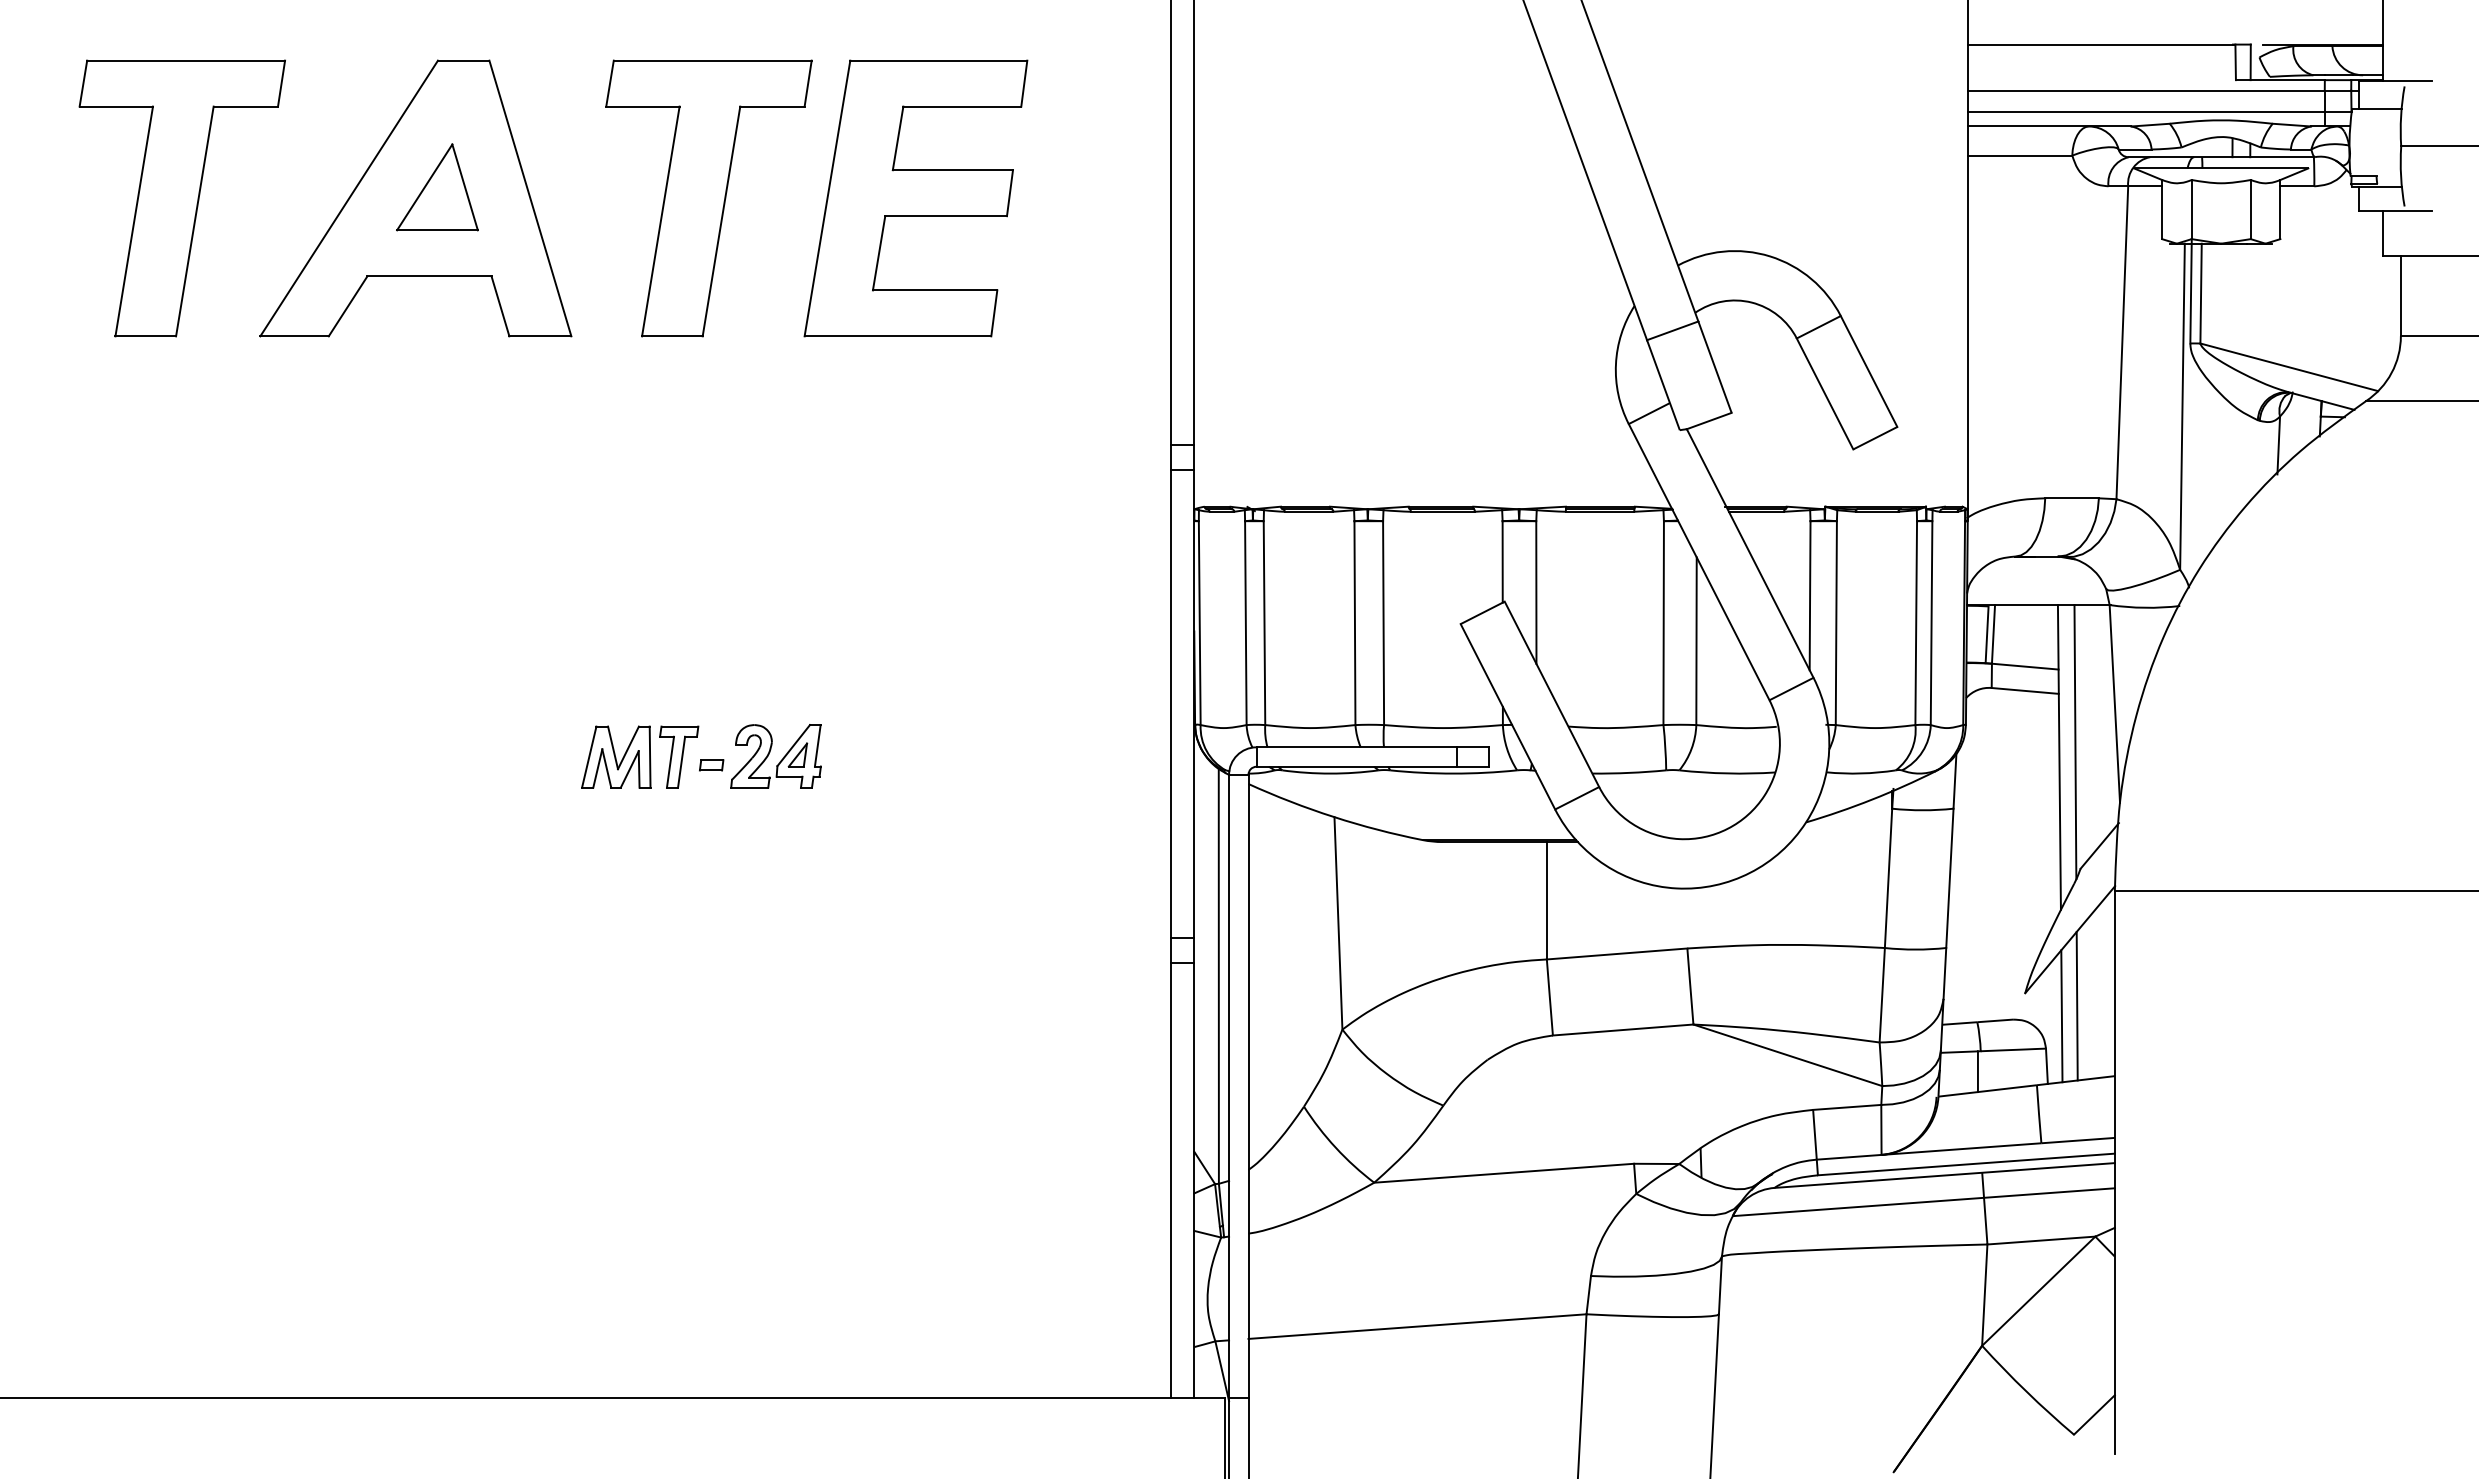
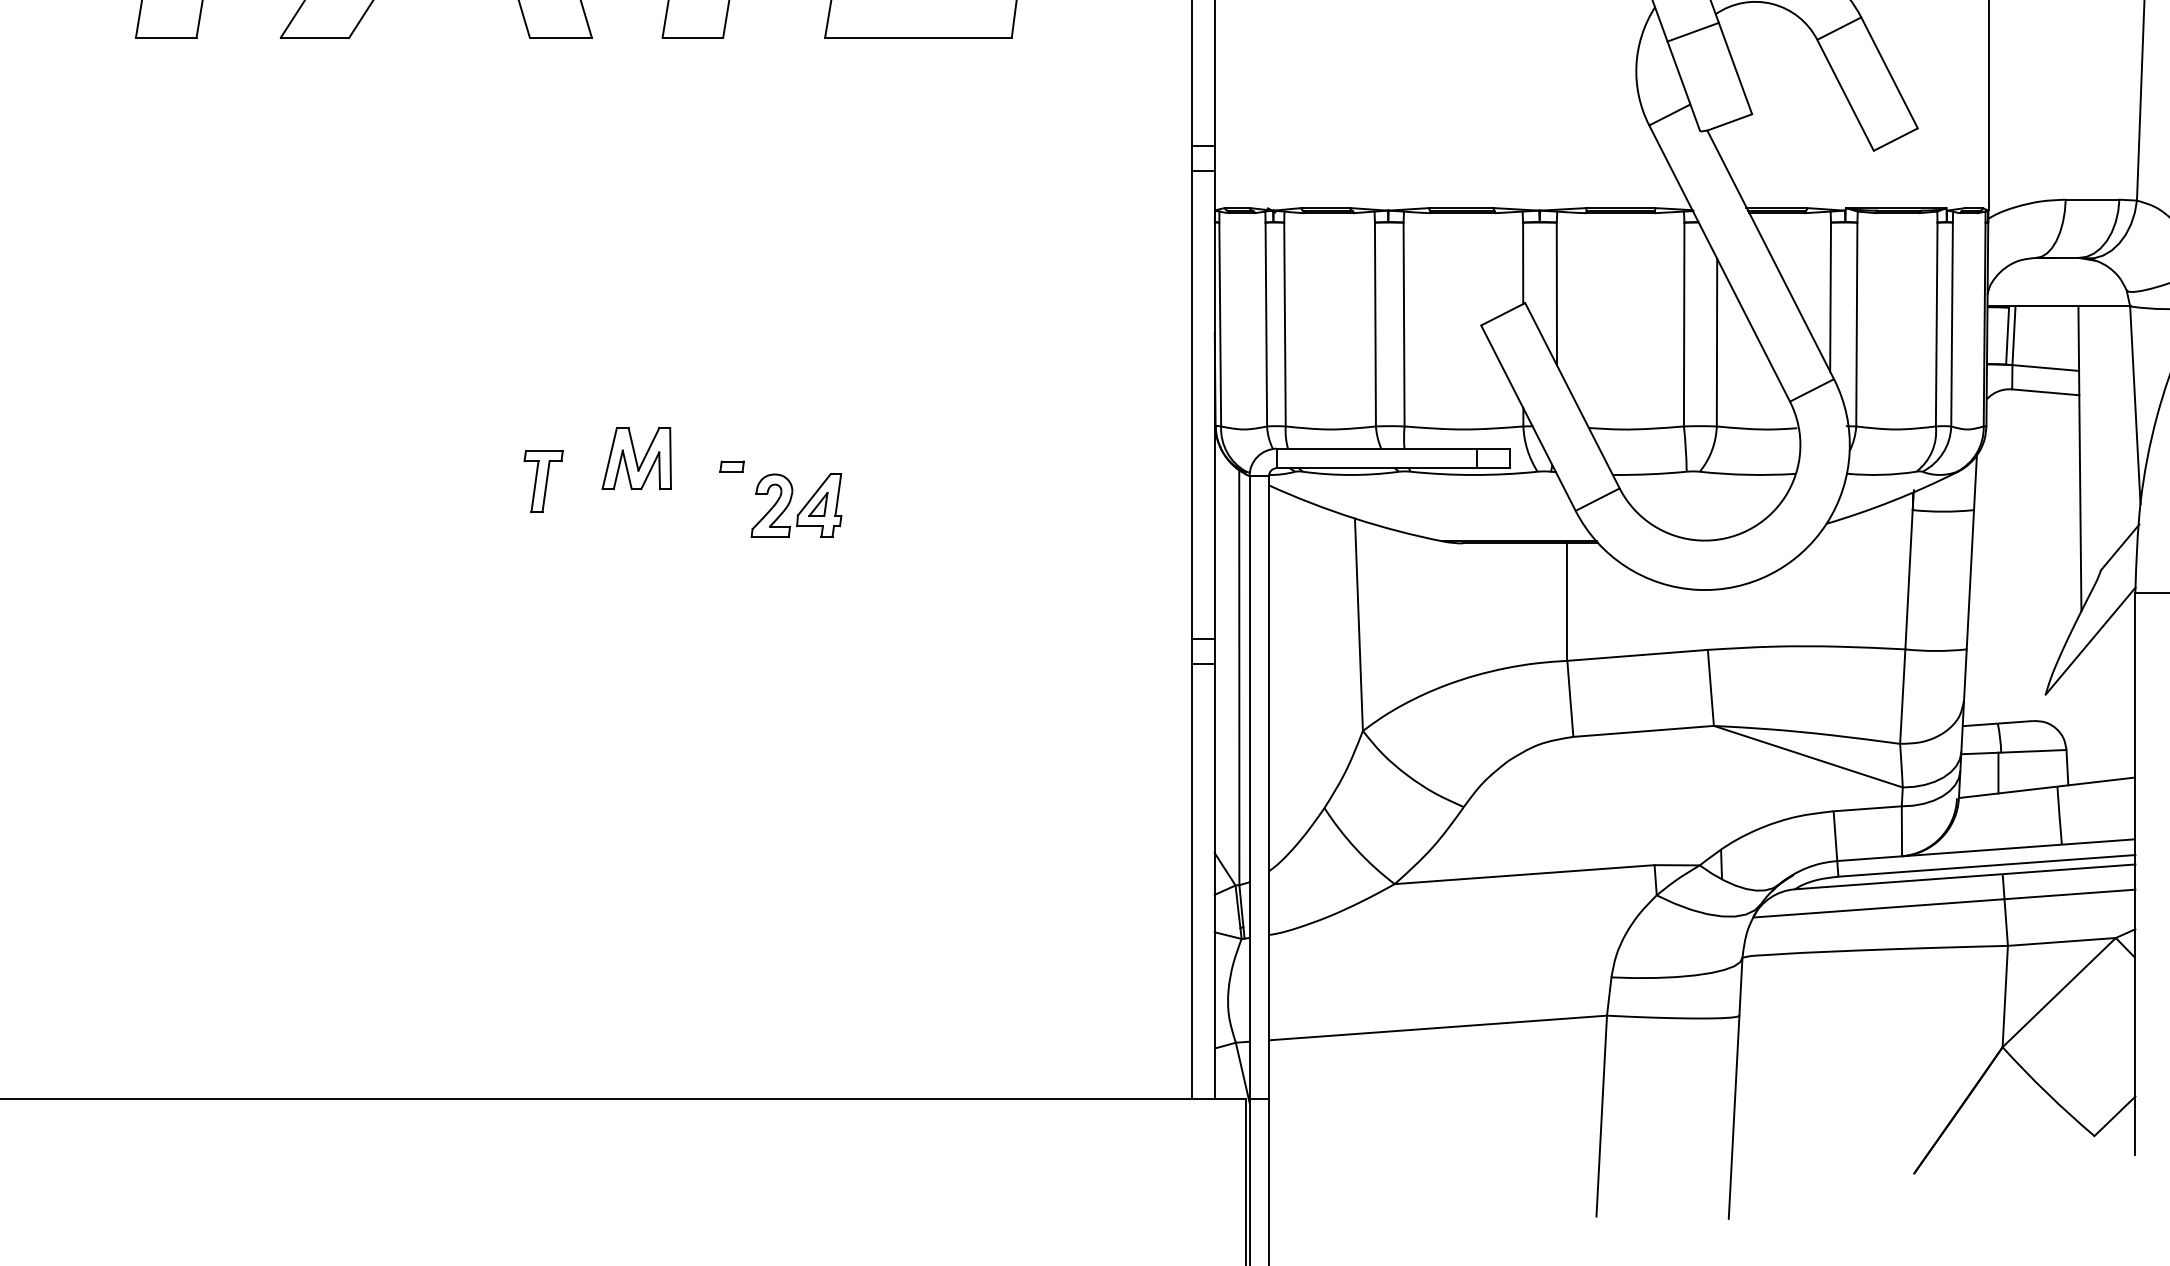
line: (2075, 742) -> (2095, 443), removed
part: (769, 754) -> (789, 503), moved
part: (679, 756) -> (543, 480), moved
line: (2076, 1005) -> (2096, 706), removed
line: (2061, 1016) -> (2081, 717), removed

